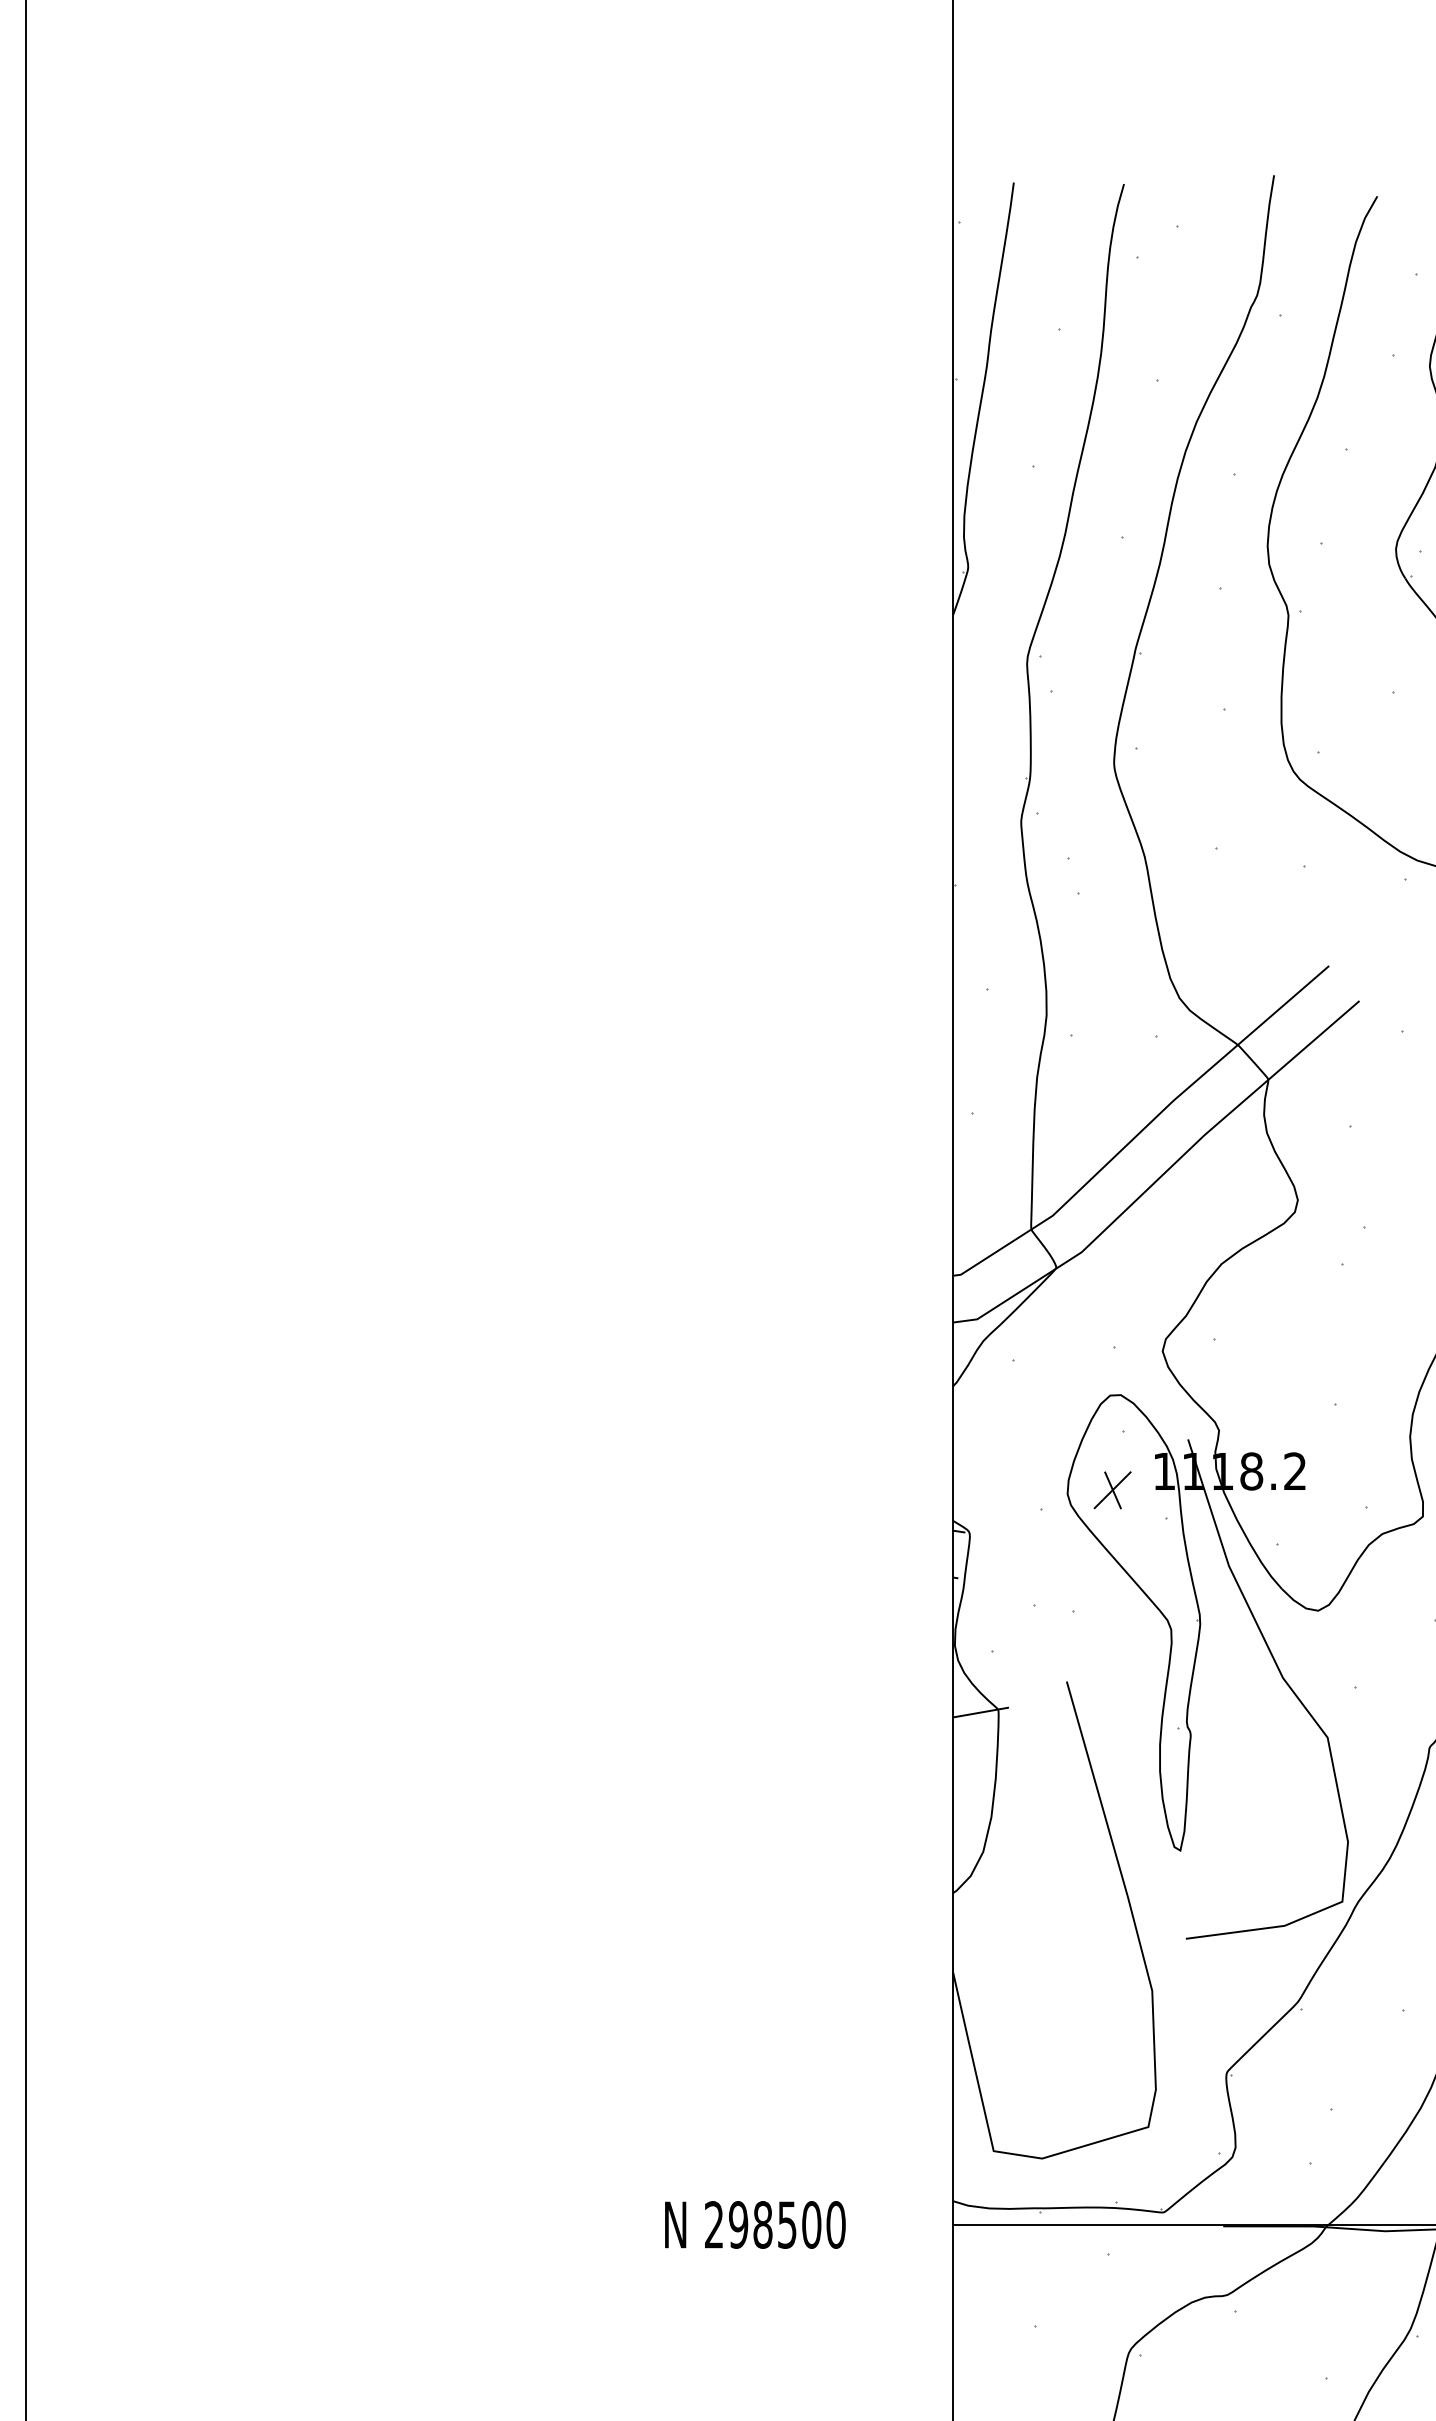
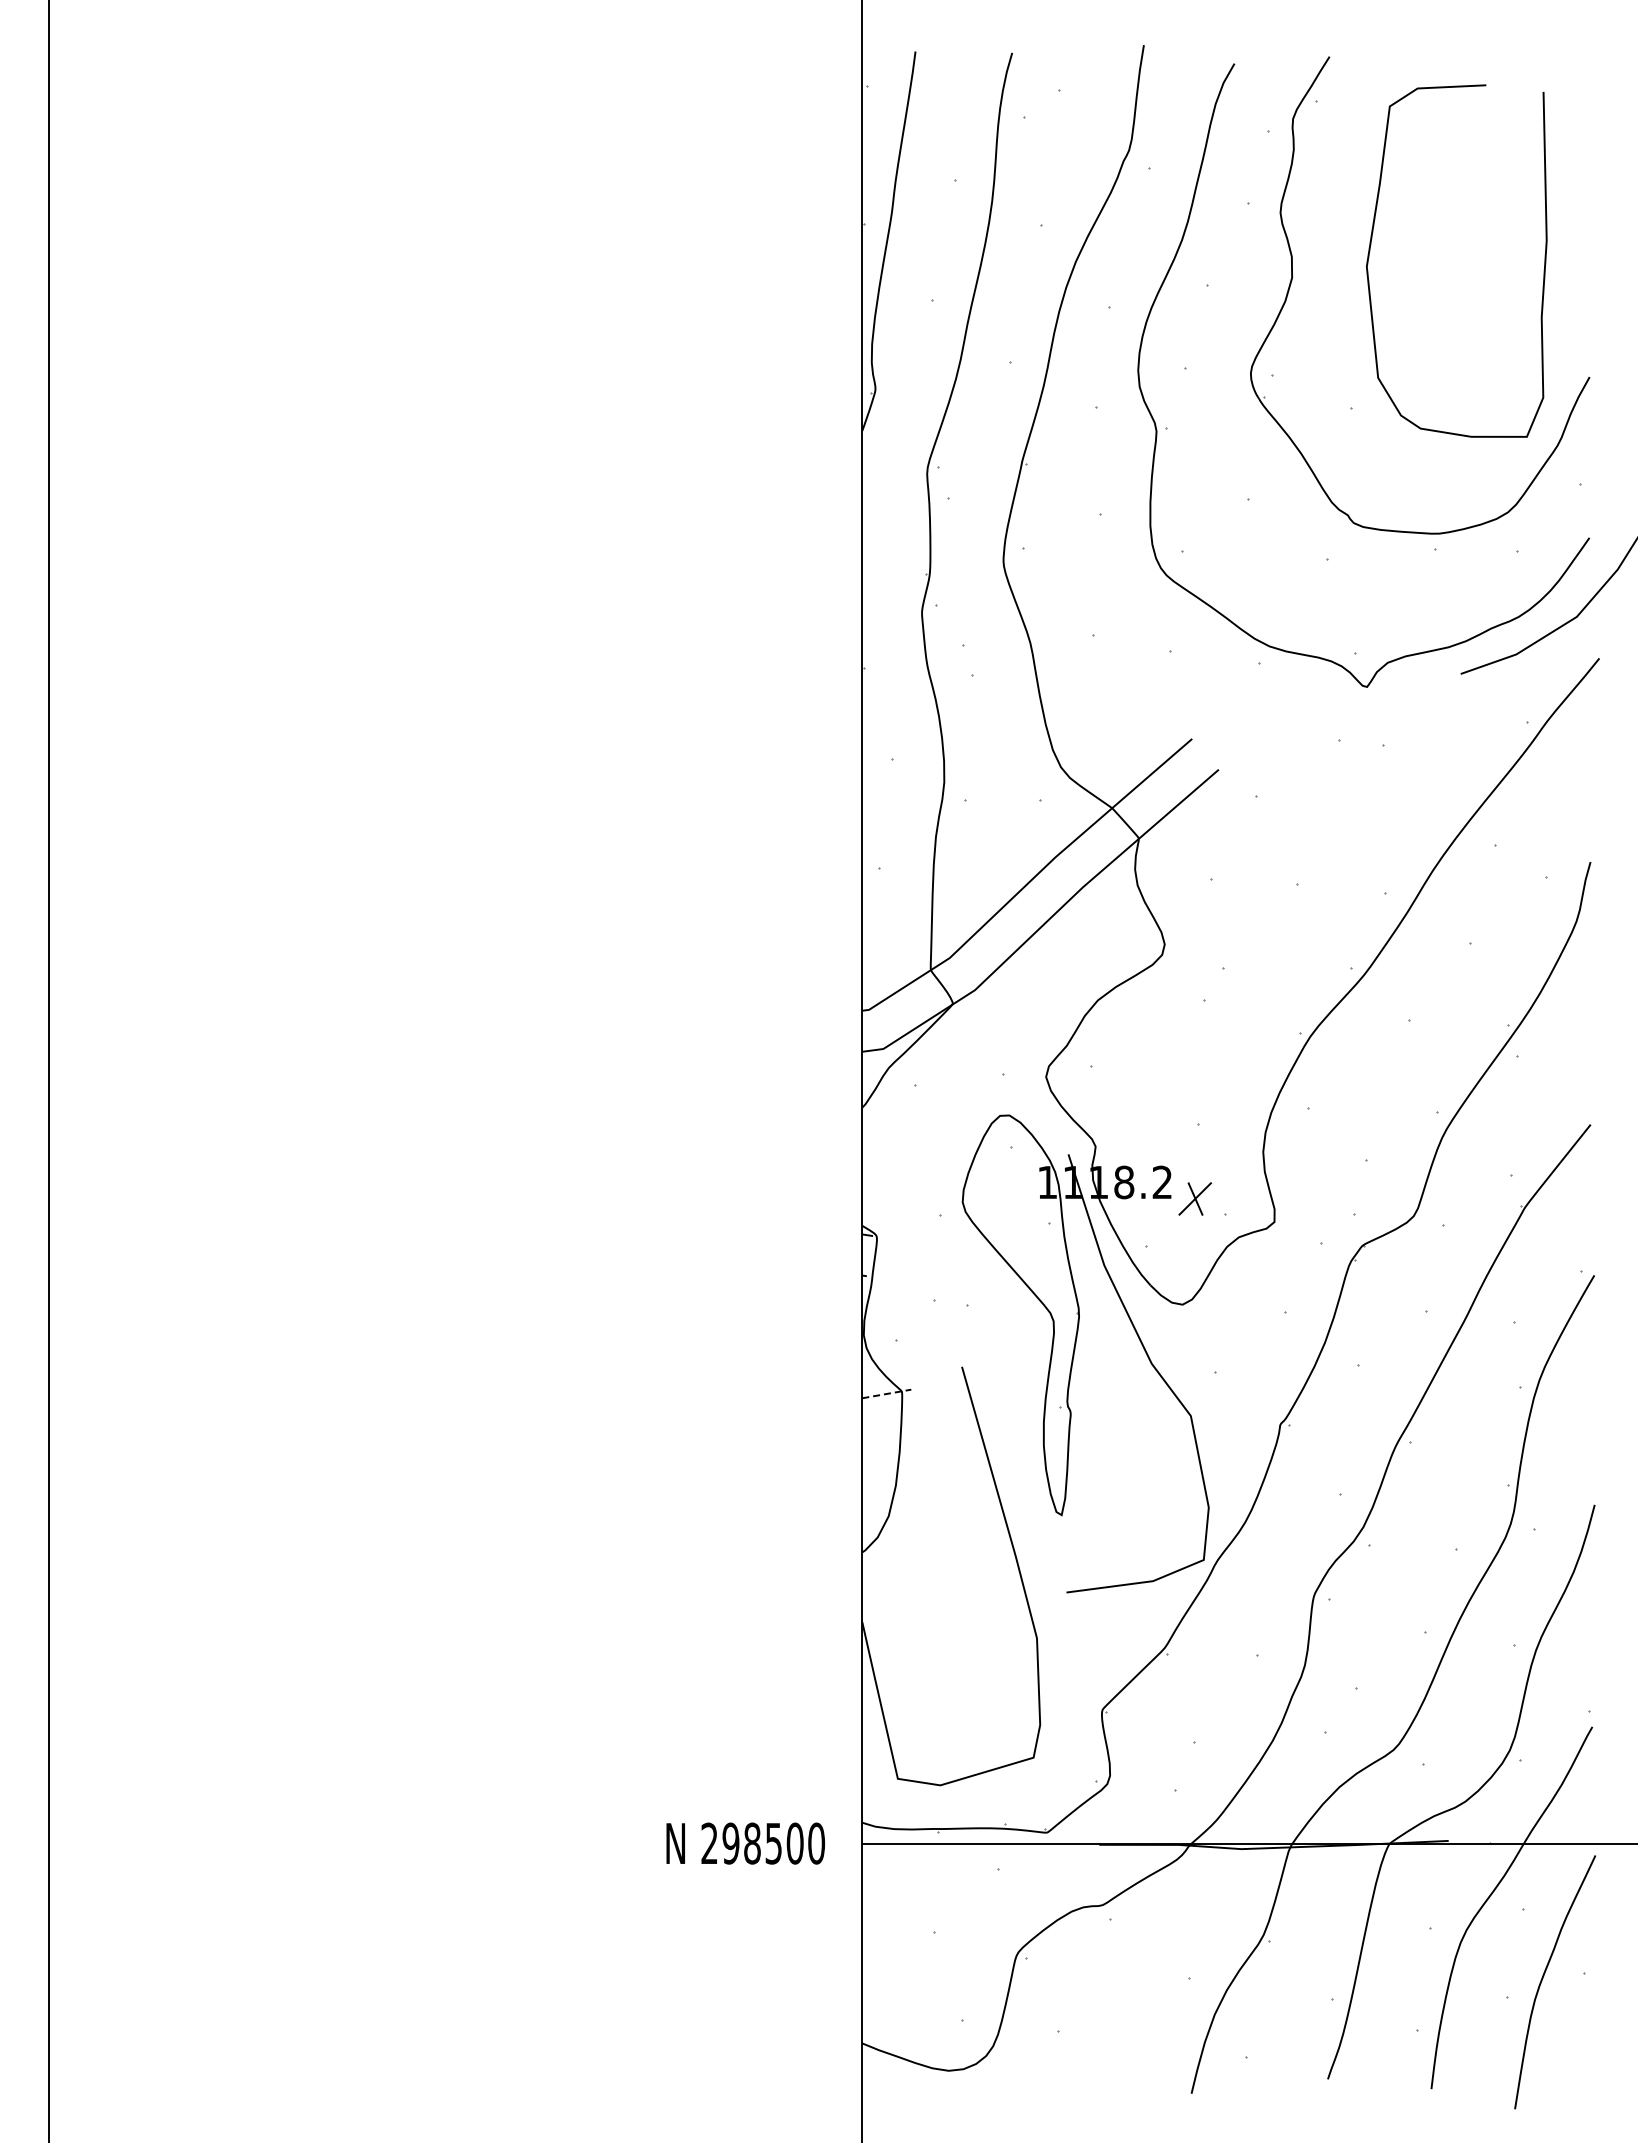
part: (1111, 1489) -> (1194, 1198), moved
line: (980, 1711) -> (886, 1393), solid -> dashed
text: (755, 2224) -> (745, 1843), moved

